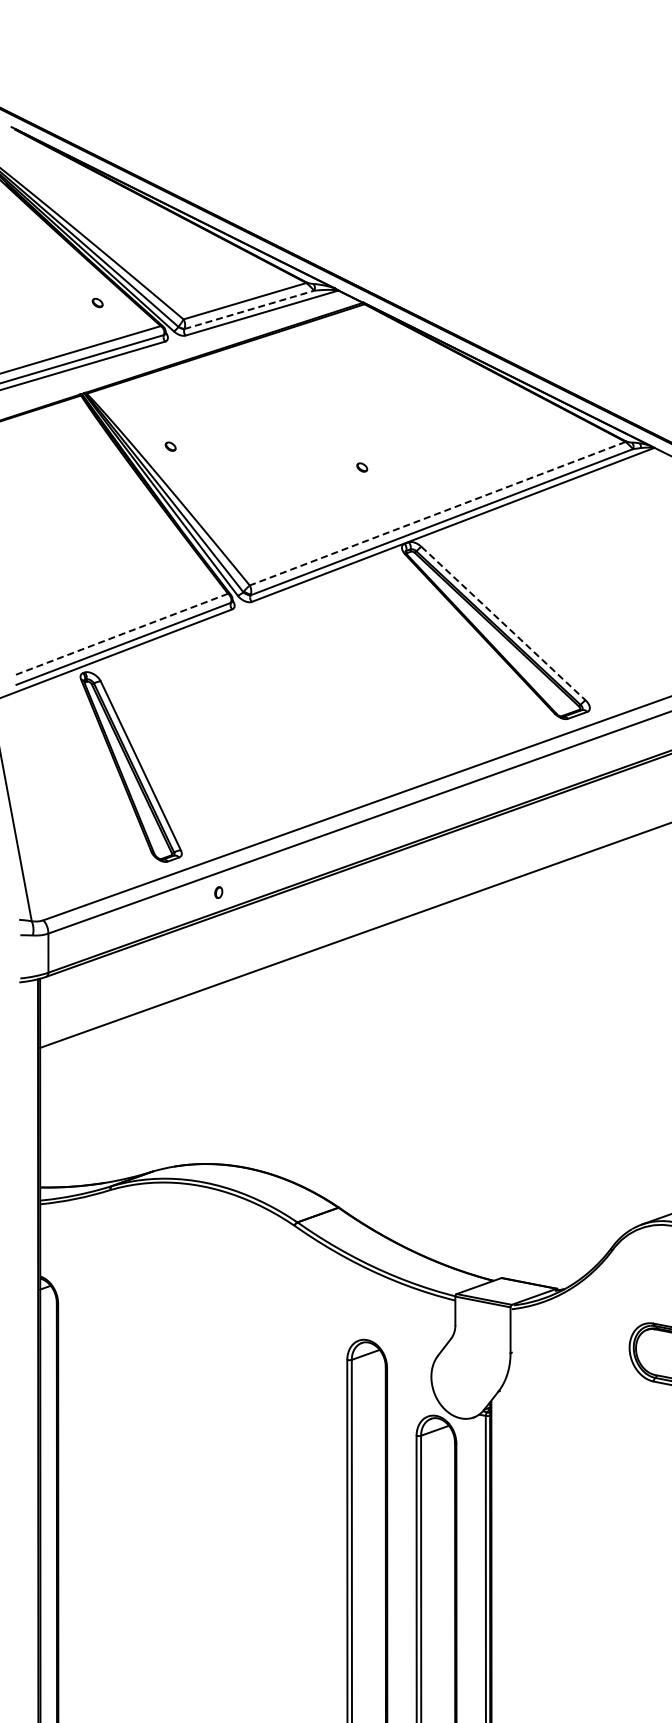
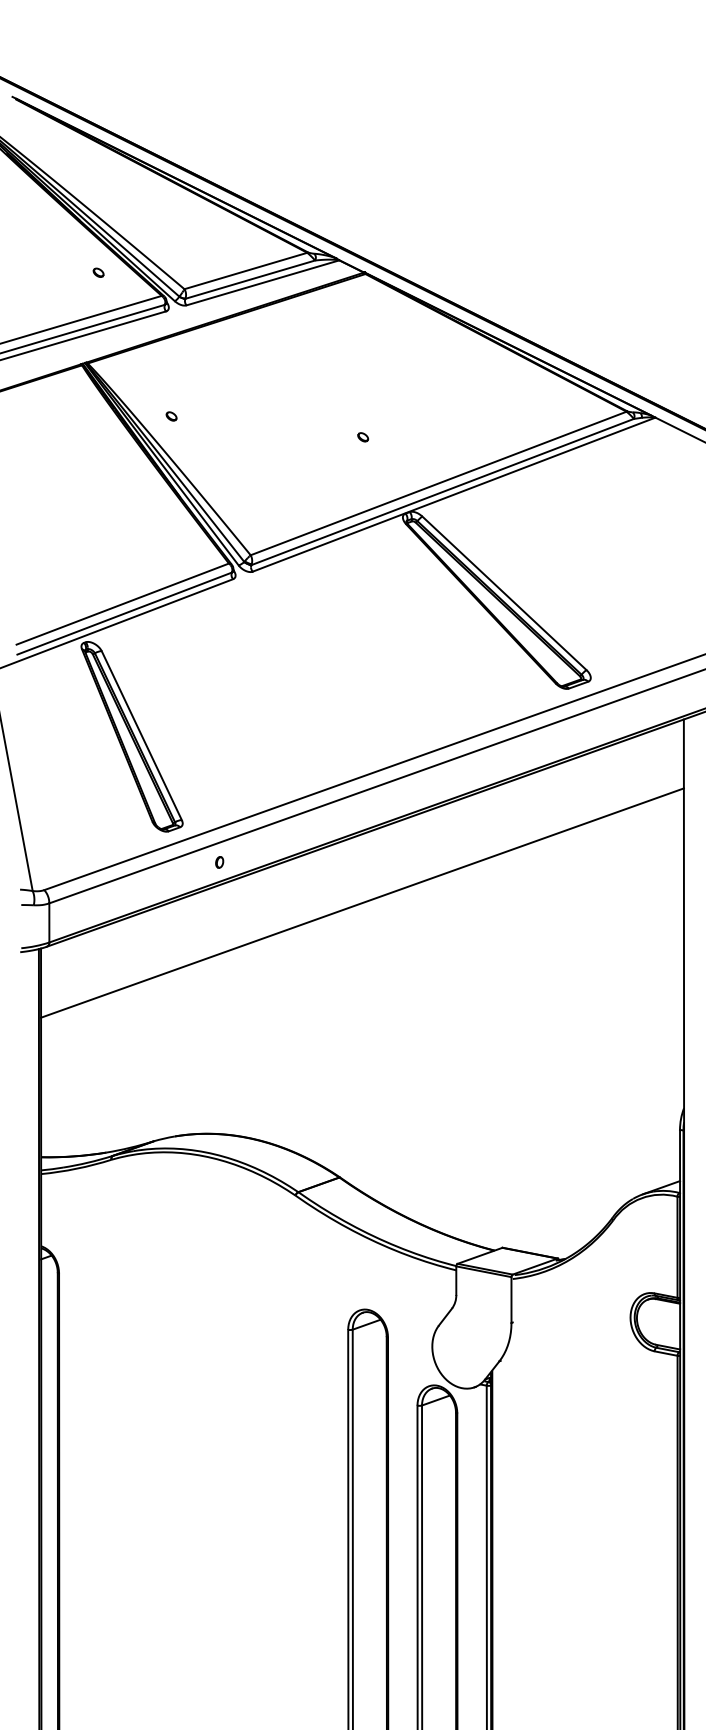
line: (249, 309) -> (250, 279), dashed -> solid
line: (437, 513) -> (438, 483), dashed -> solid
line: (503, 623) -> (504, 593), dashed -> solid
line: (121, 634) -> (122, 604), dashed -> solid

